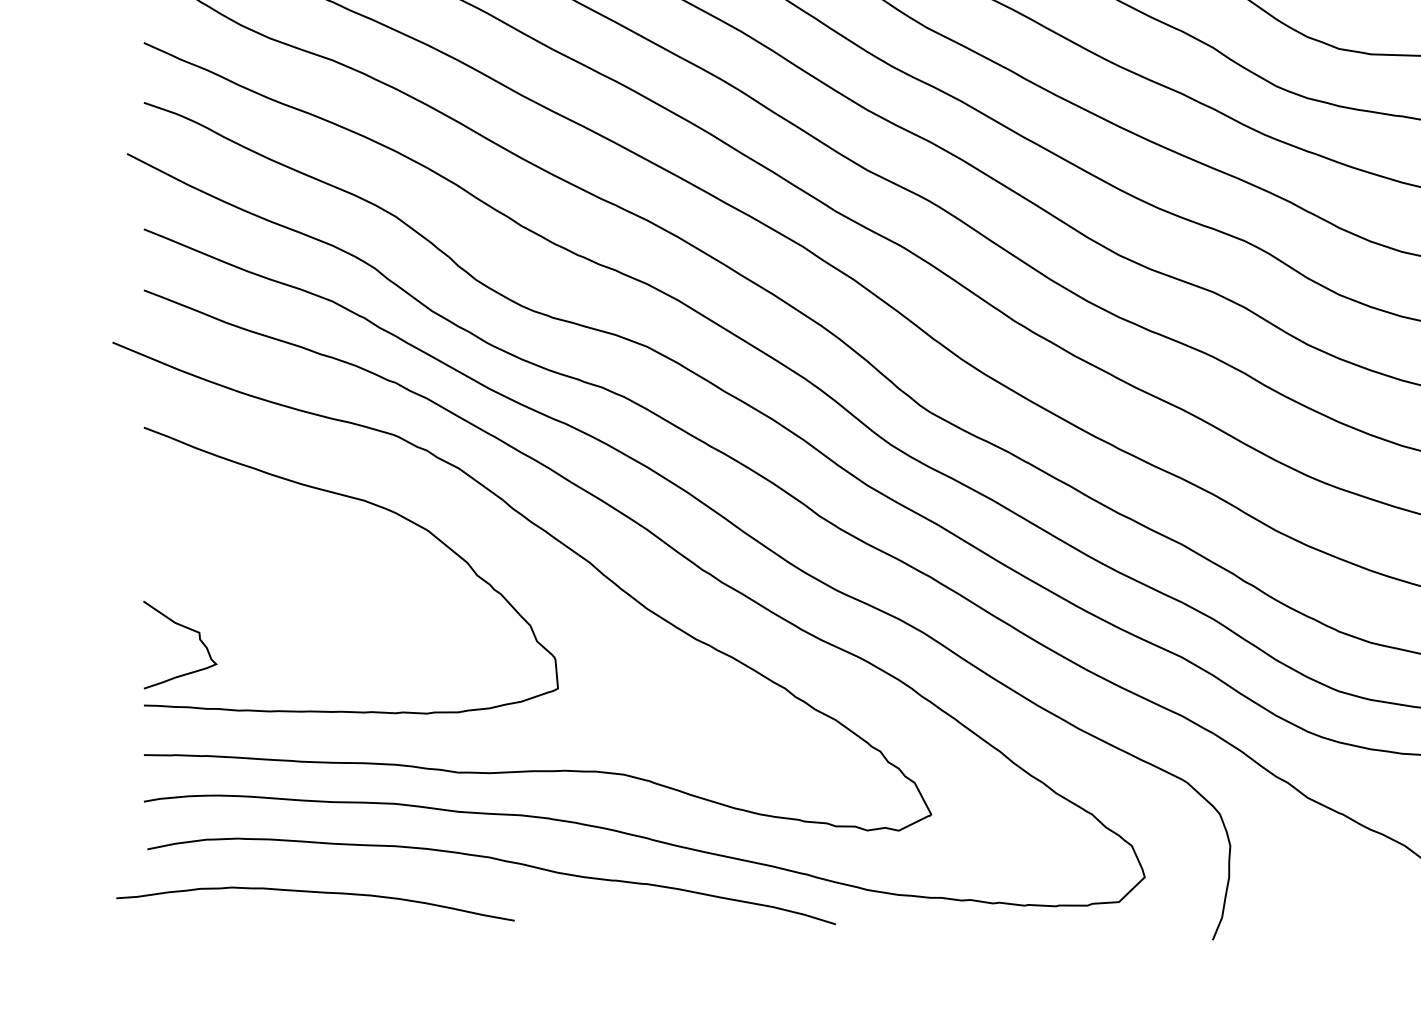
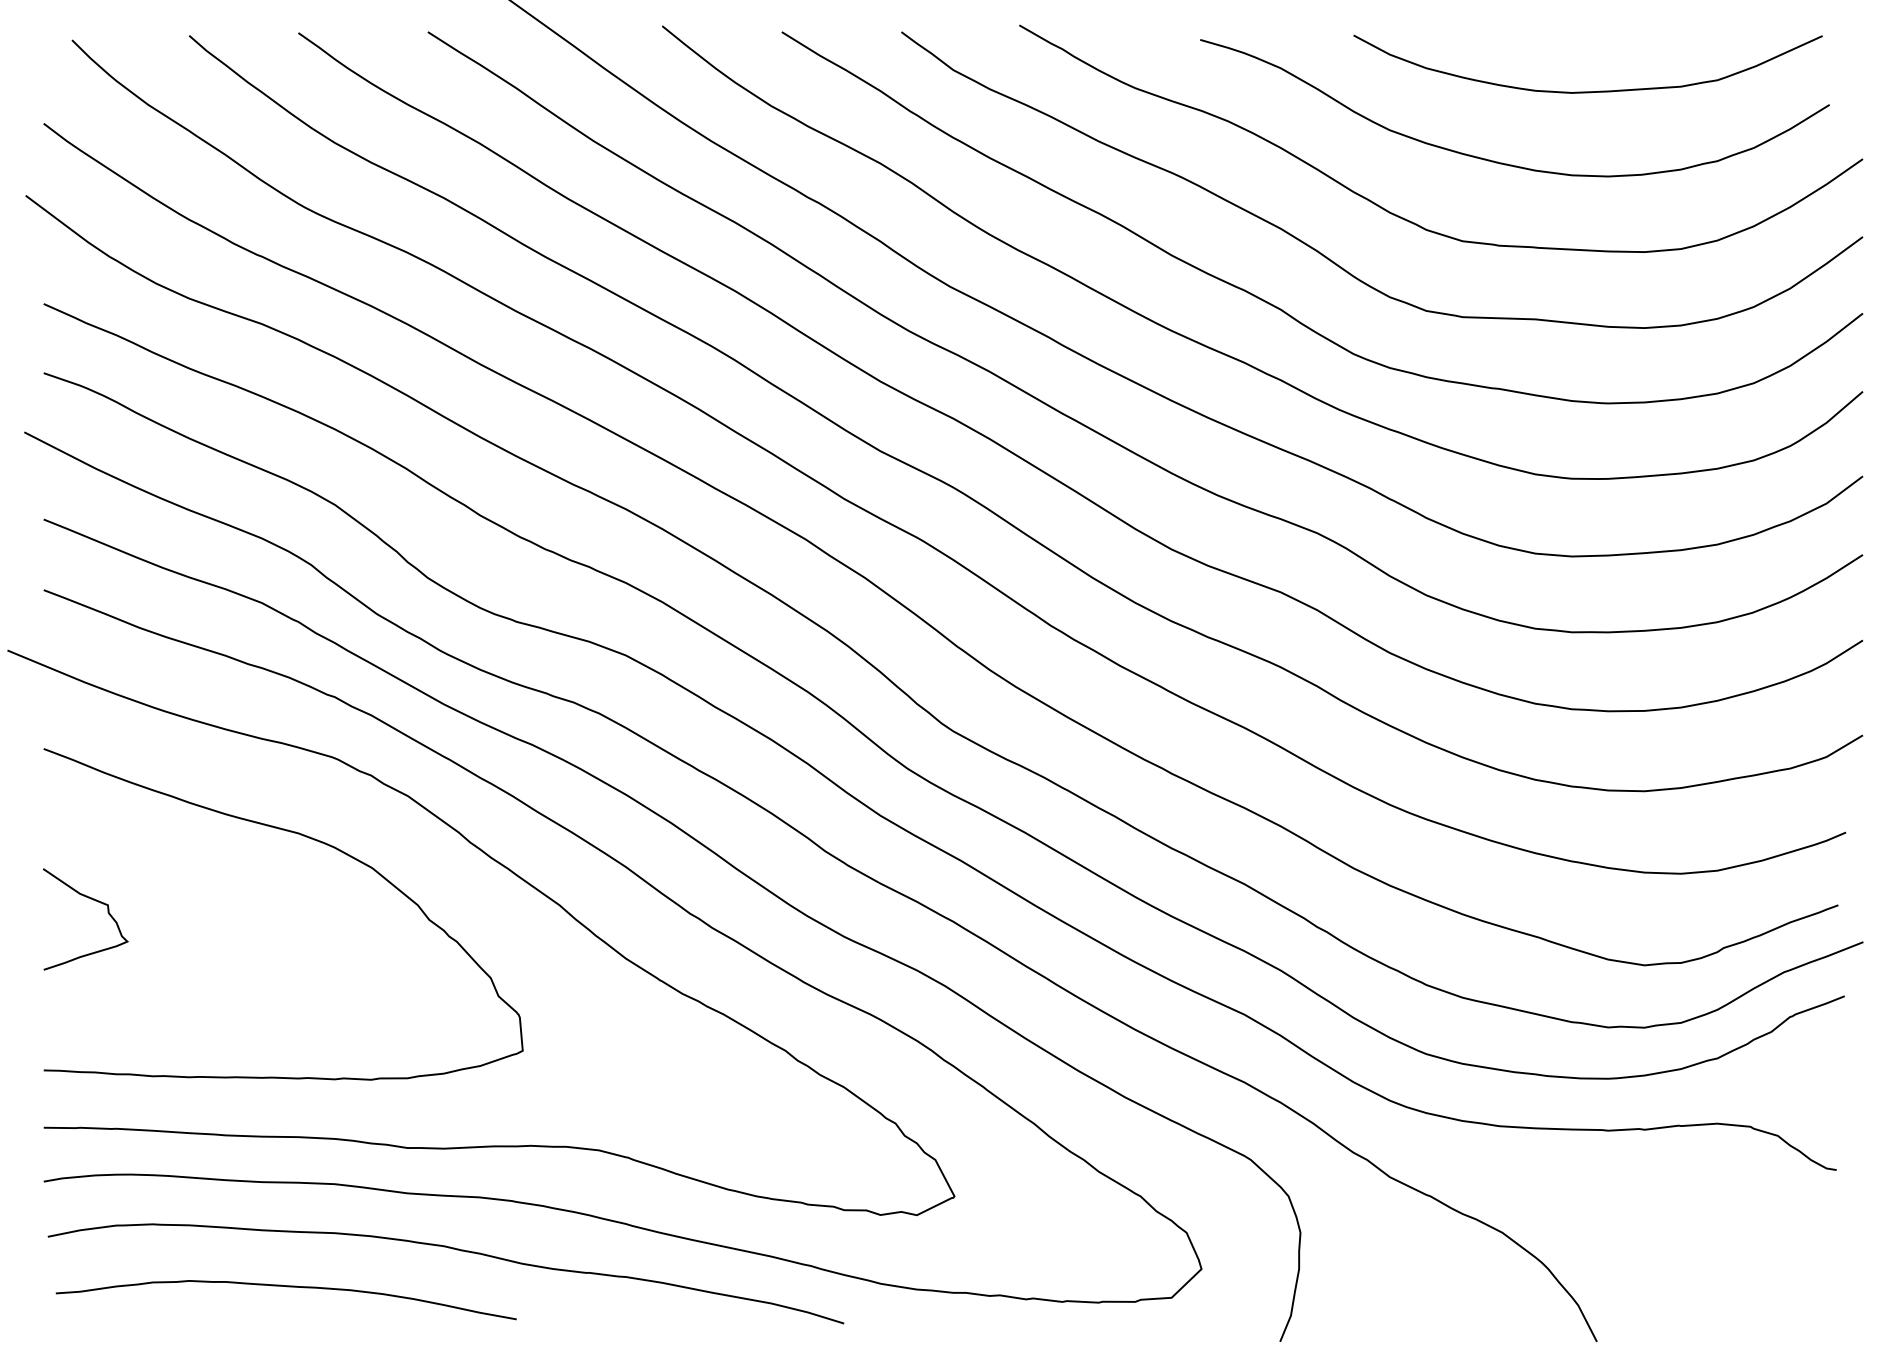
curve: (188, 629) -> (95, 901), moved
curve: (316, 893) -> (287, 1287), moved

